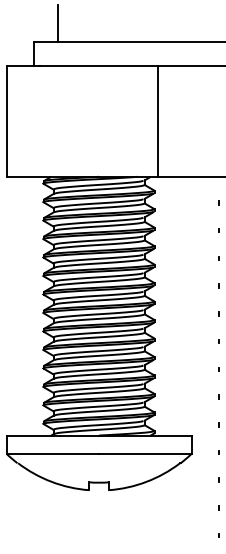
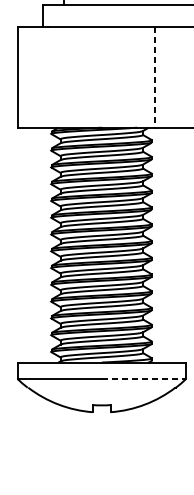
line: (157, 121) -> (154, 77), solid -> dashed
line: (145, 454) -> (143, 379), solid -> dashed

